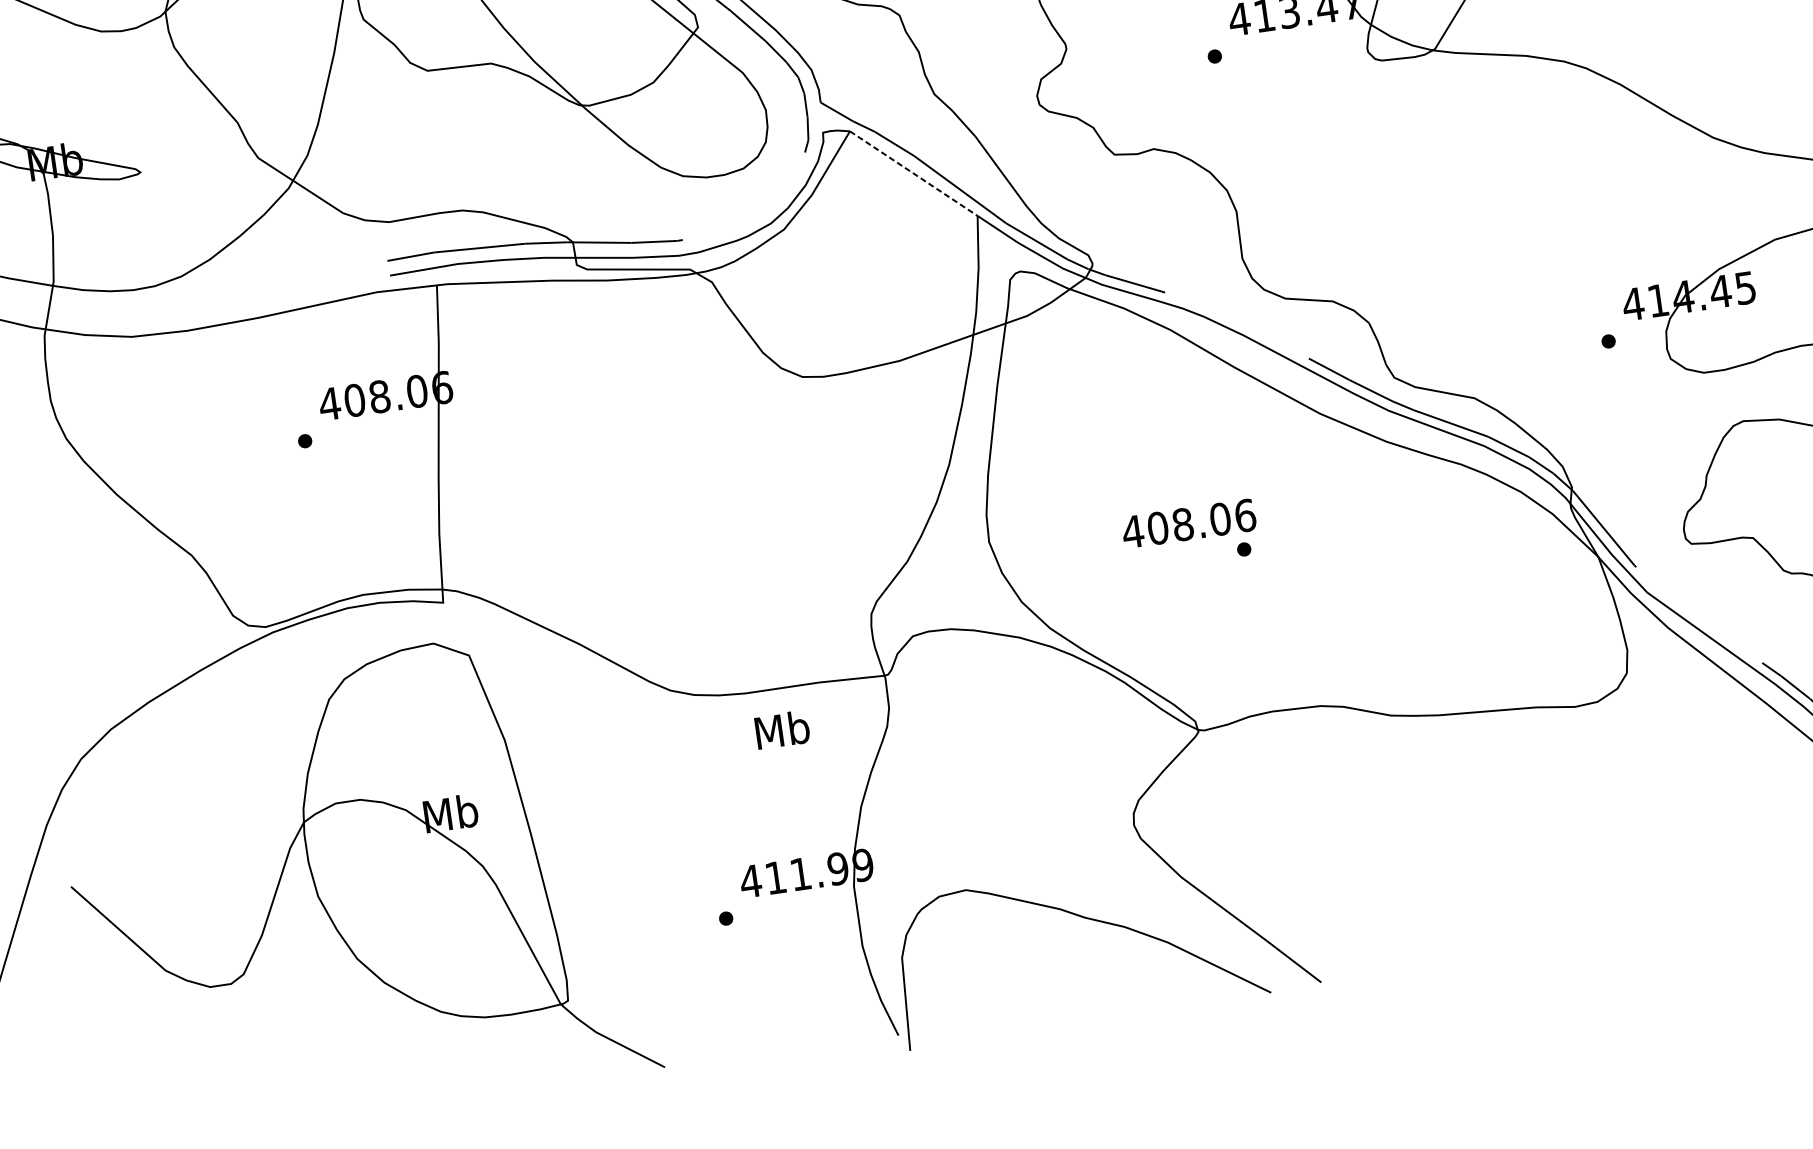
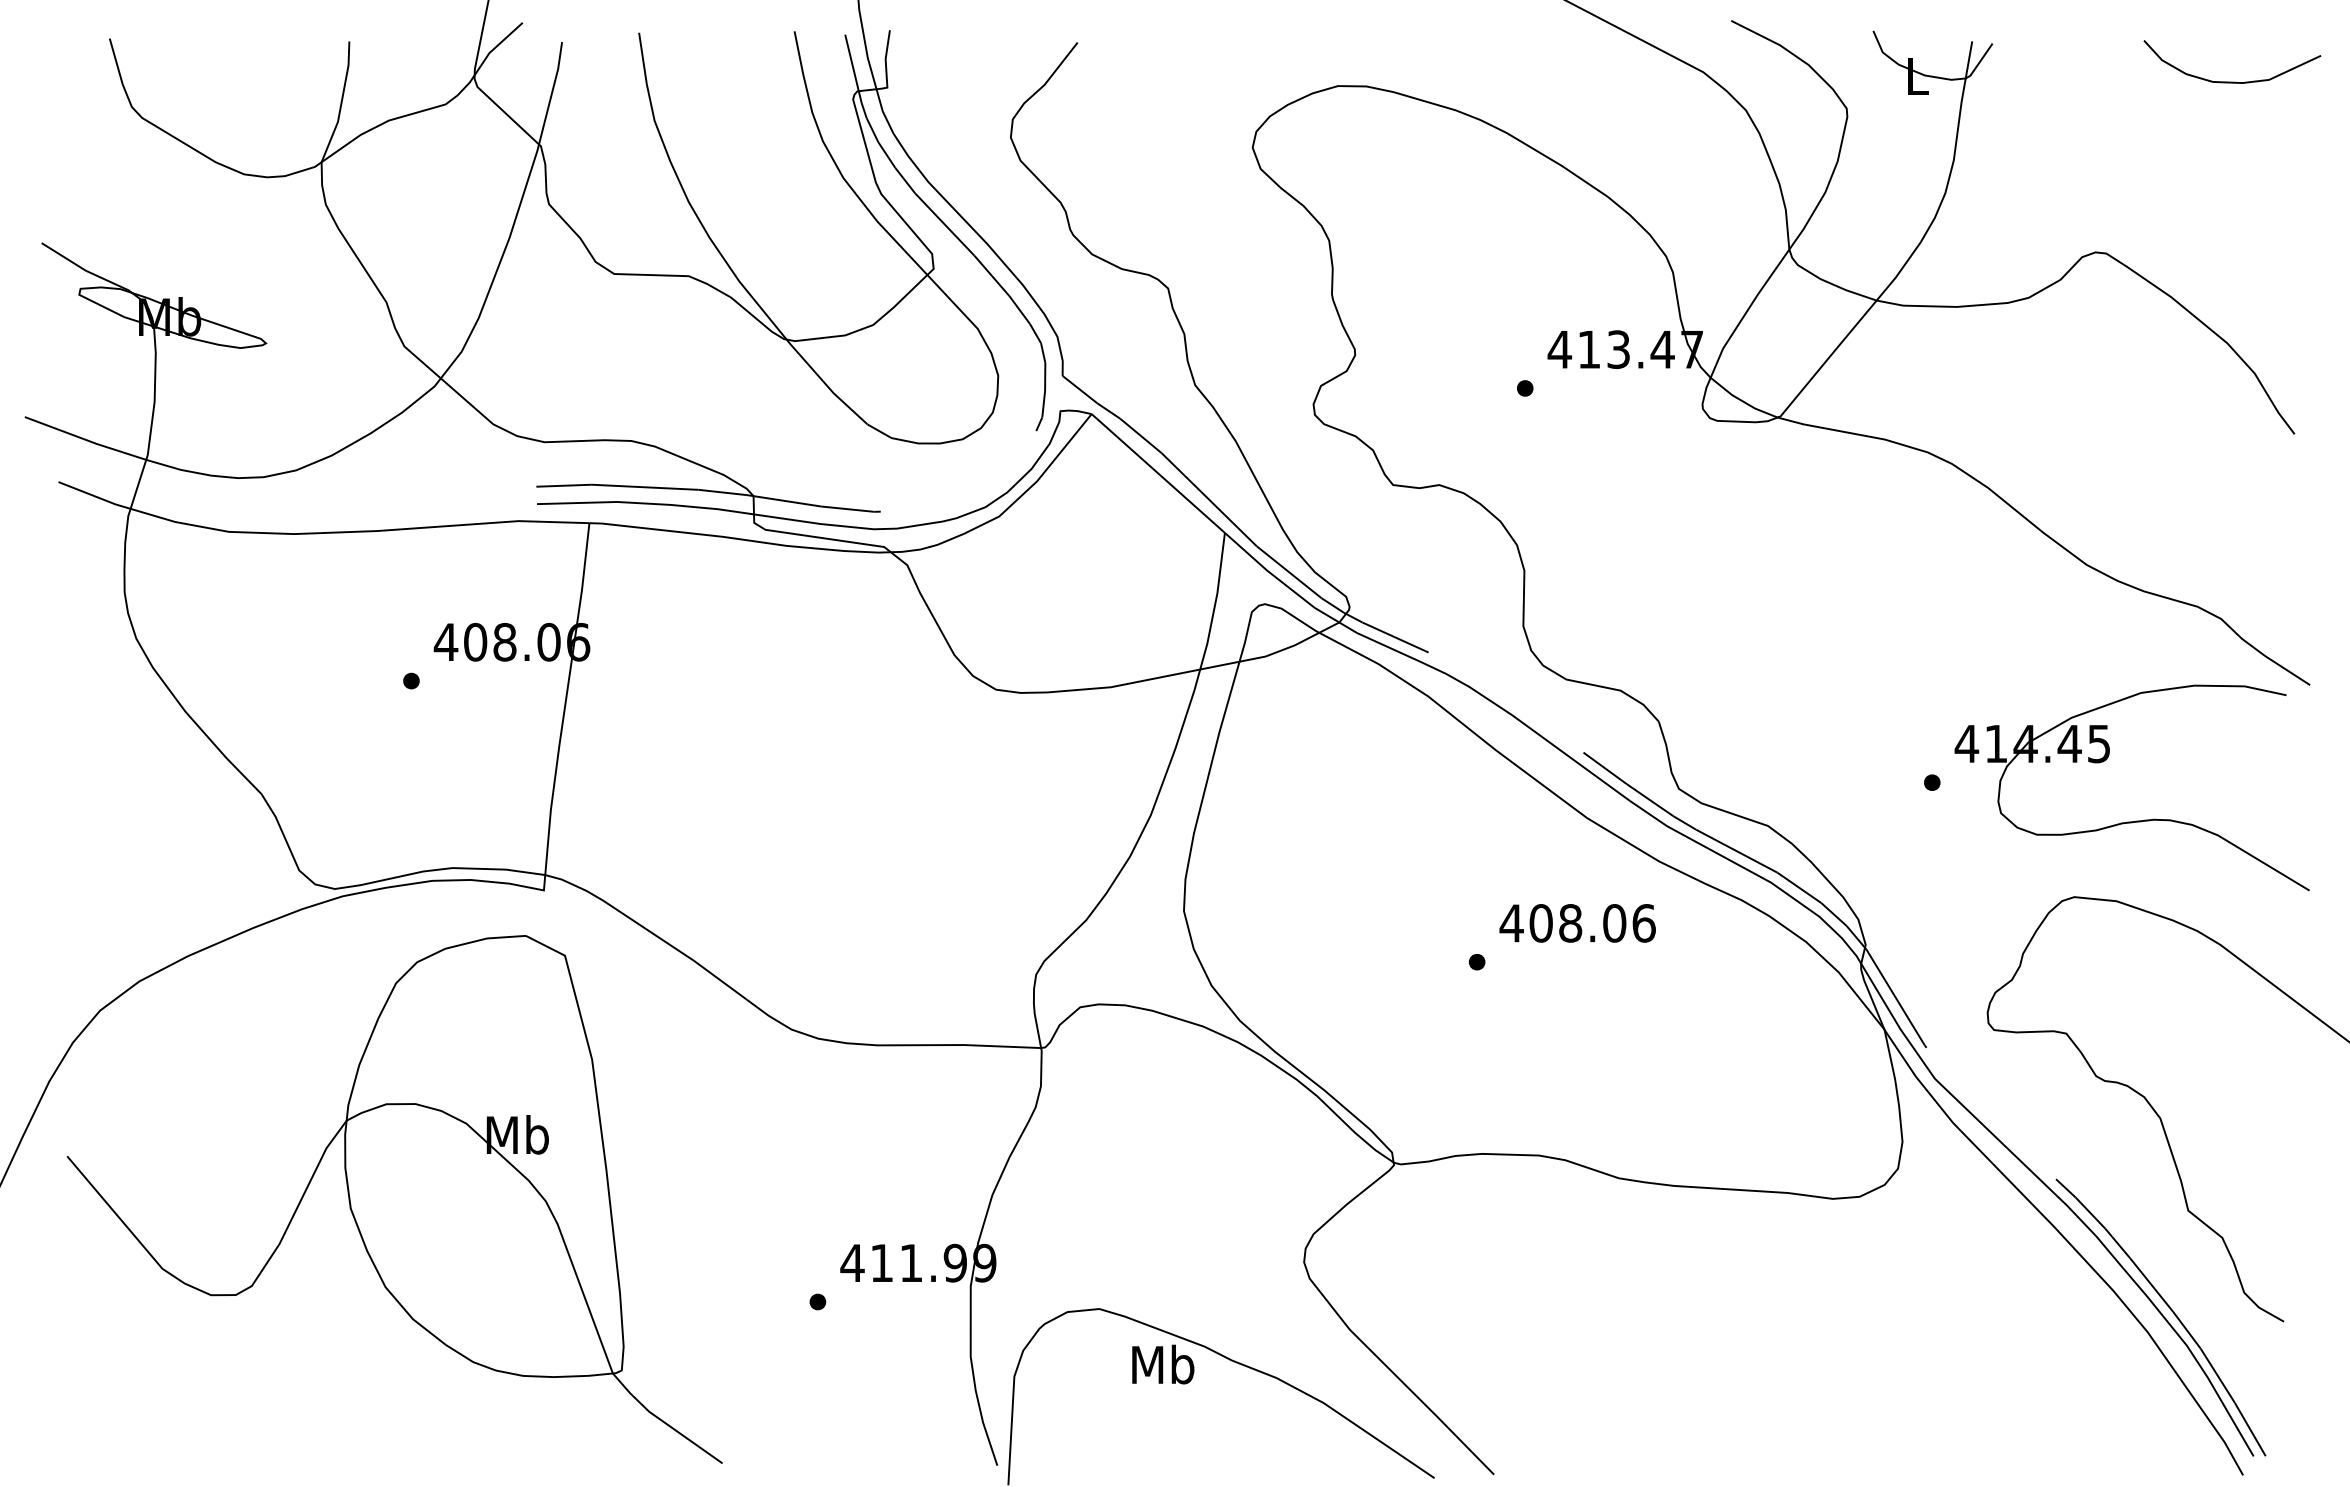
line: (913, 173) -> (1158, 473), dashed -> solid
text: (1188, 523) -> (1577, 923), moved
text: (782, 729) -> (1163, 1364), moved

